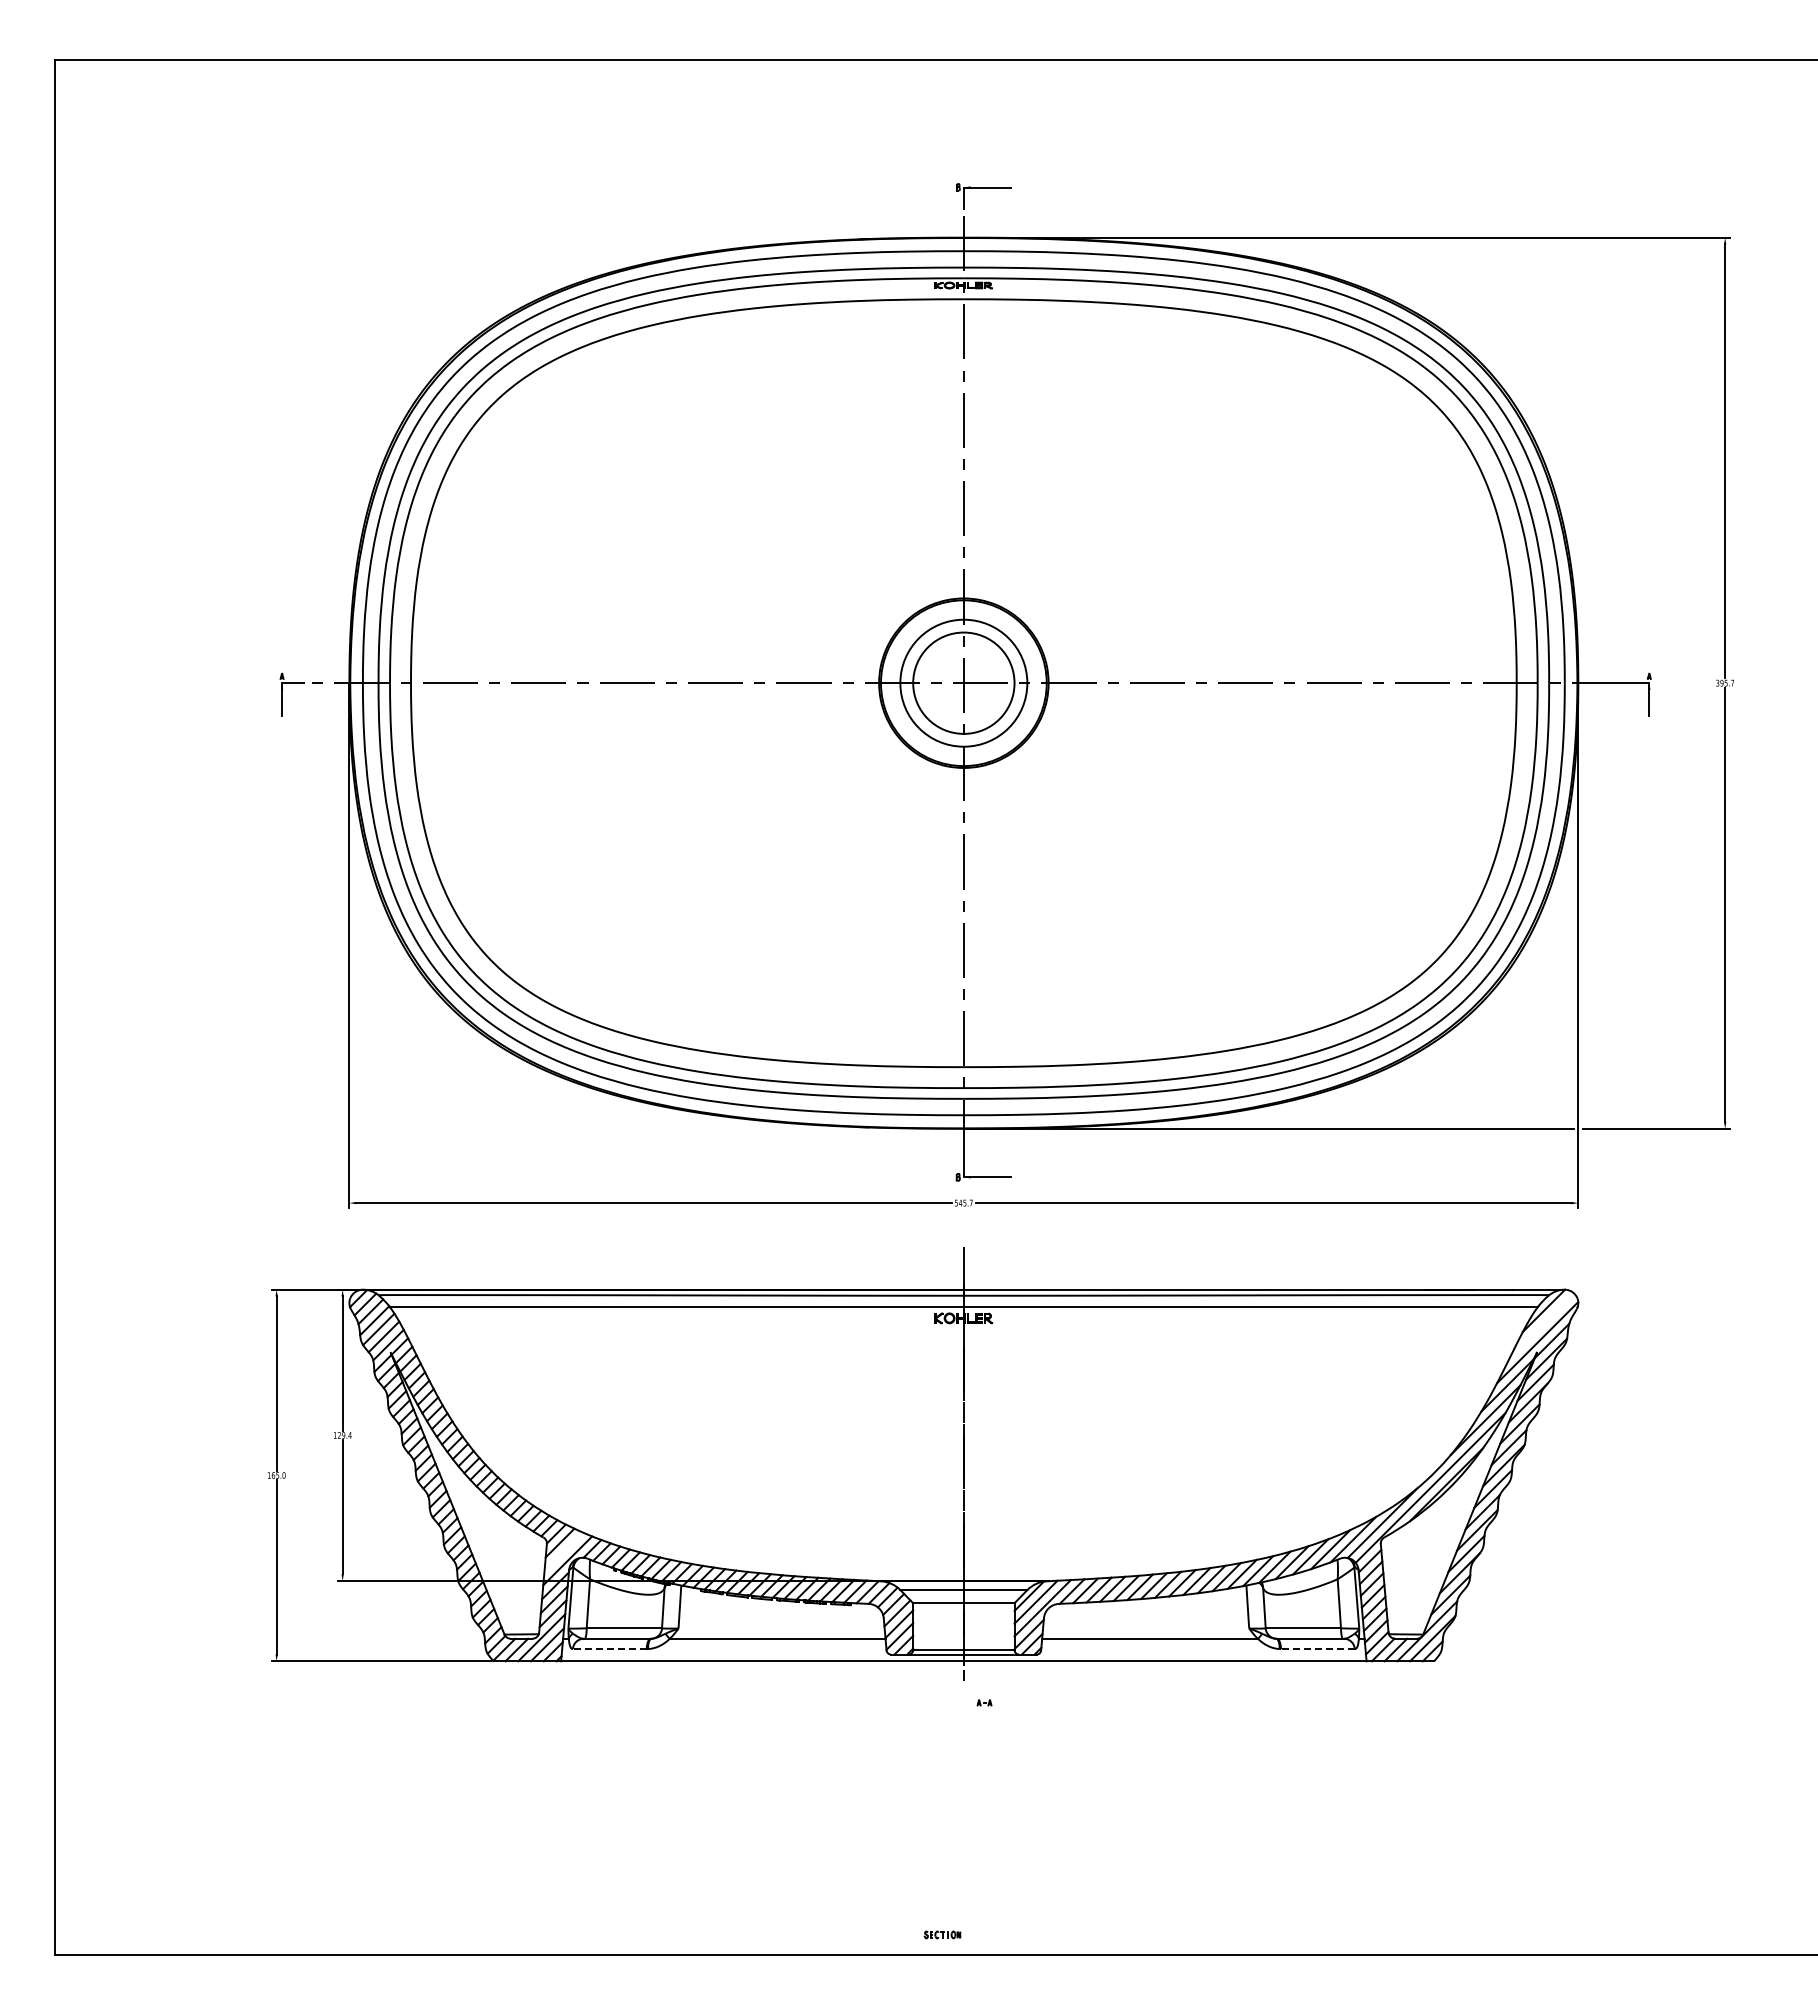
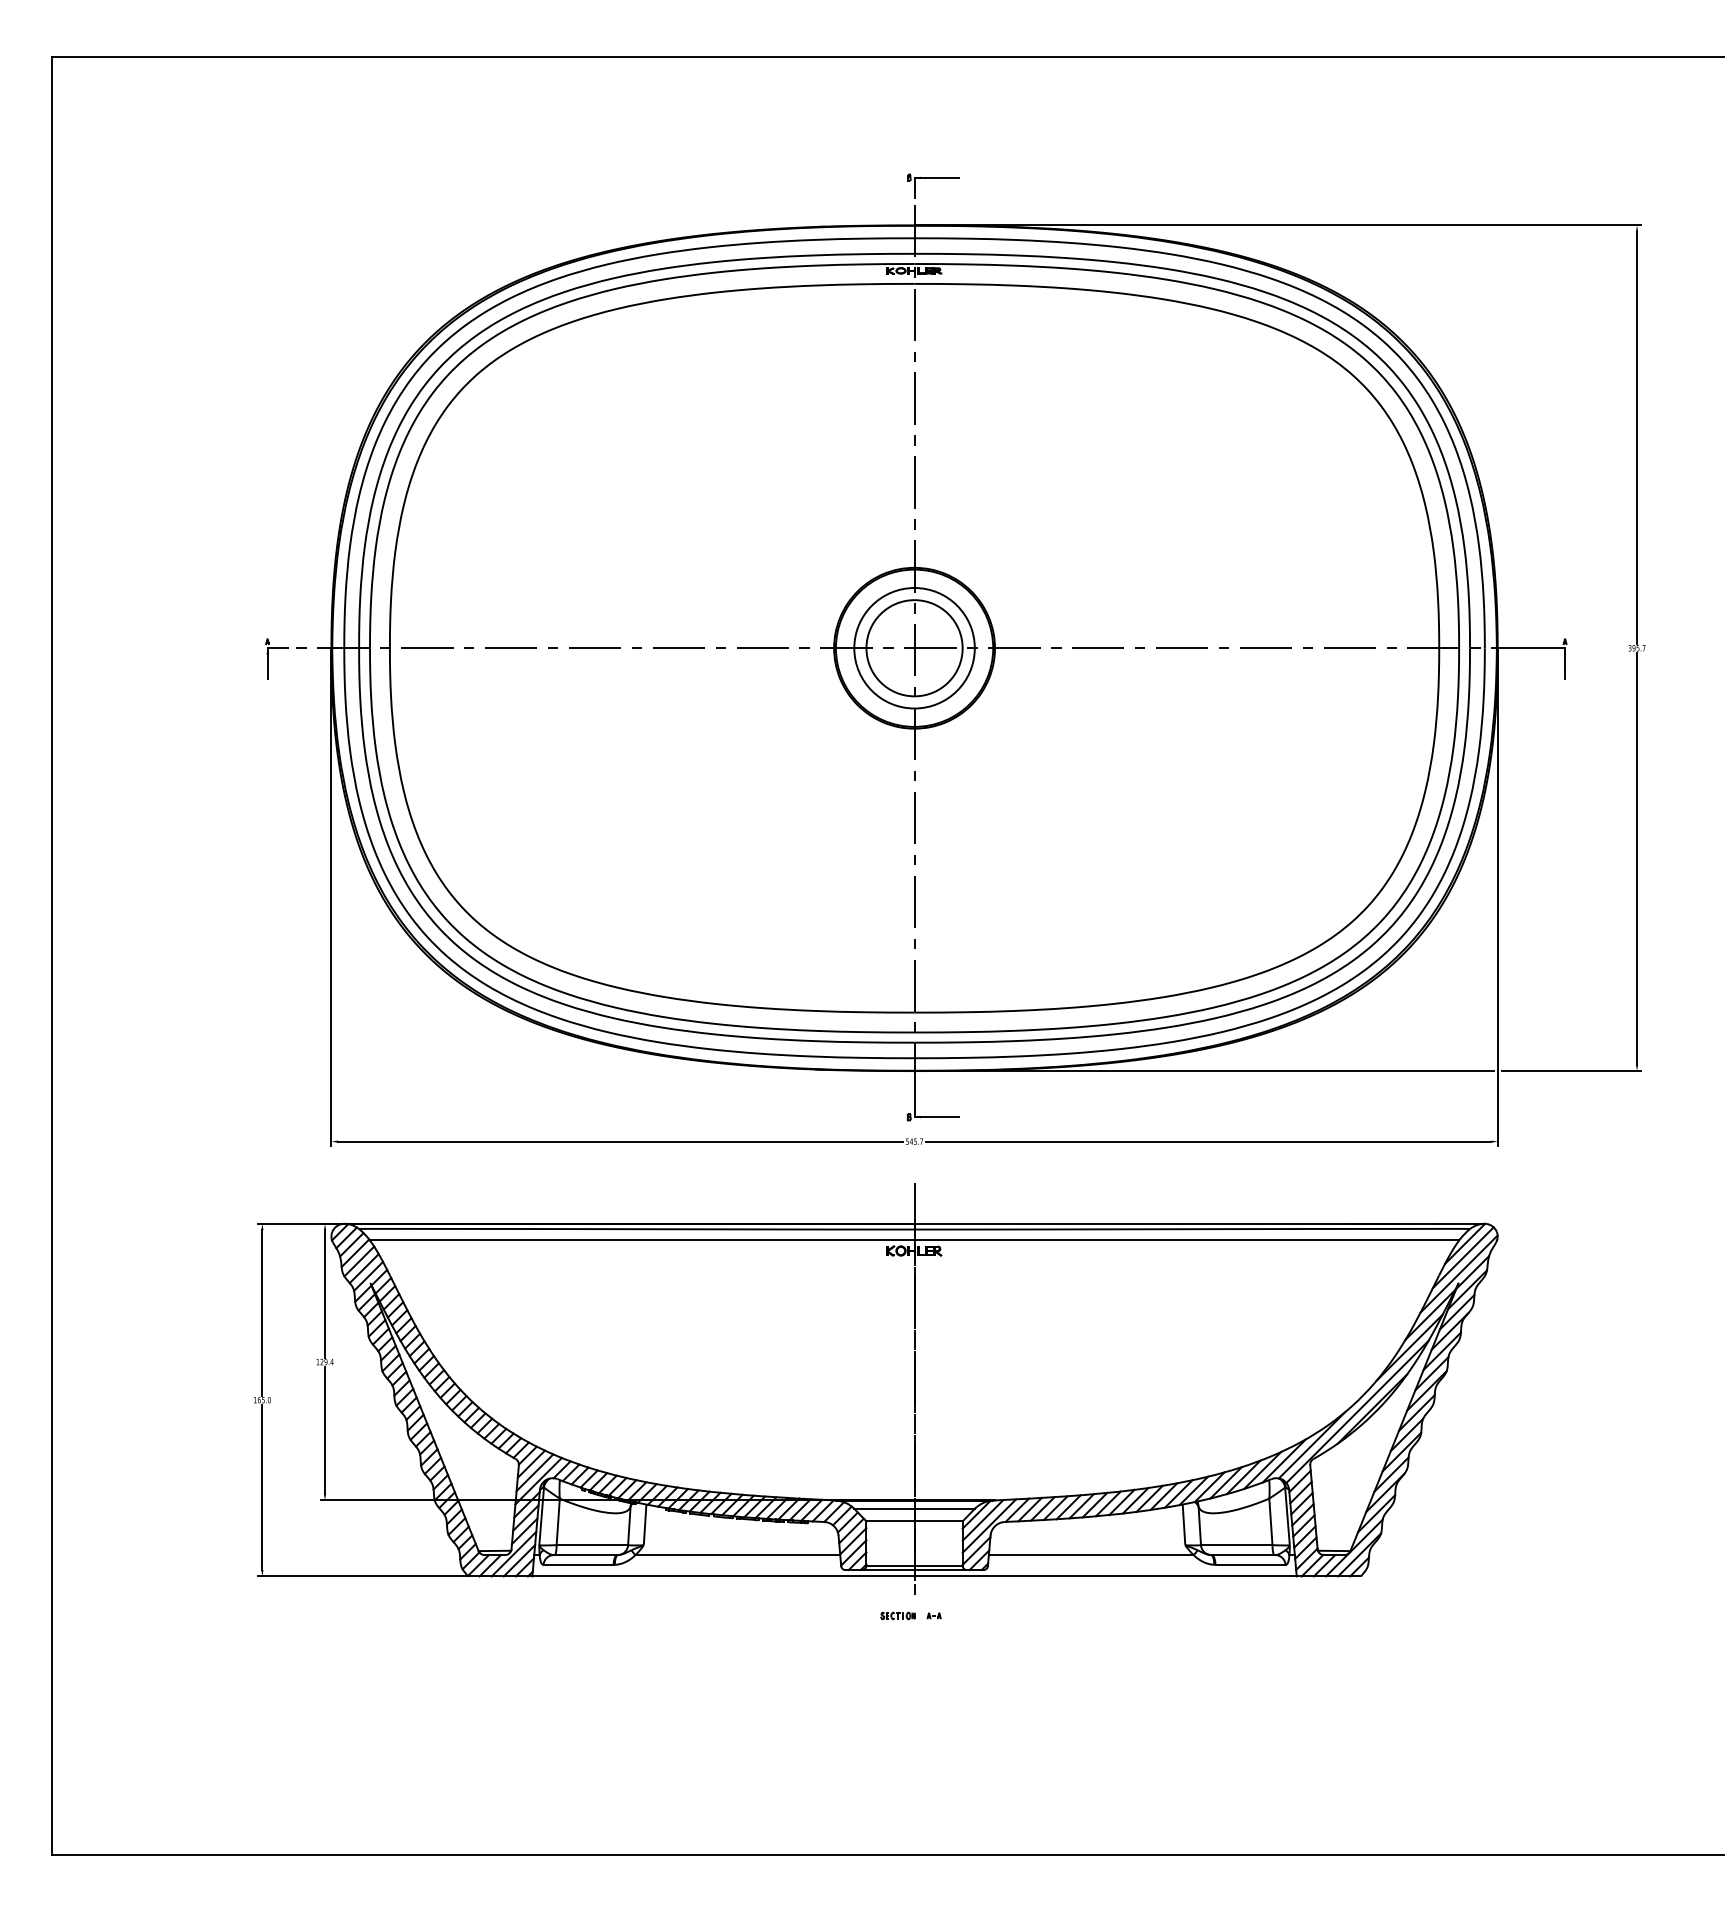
line: (1541, 1325) -> (1462, 1257), added
line: (563, 1551) -> (534, 1472), added
line: (609, 1649) -> (578, 1565), dashed -> solid
line: (1317, 1649) -> (1250, 1565), dashed -> solid
part: (942, 1934) -> (898, 1615), moved

